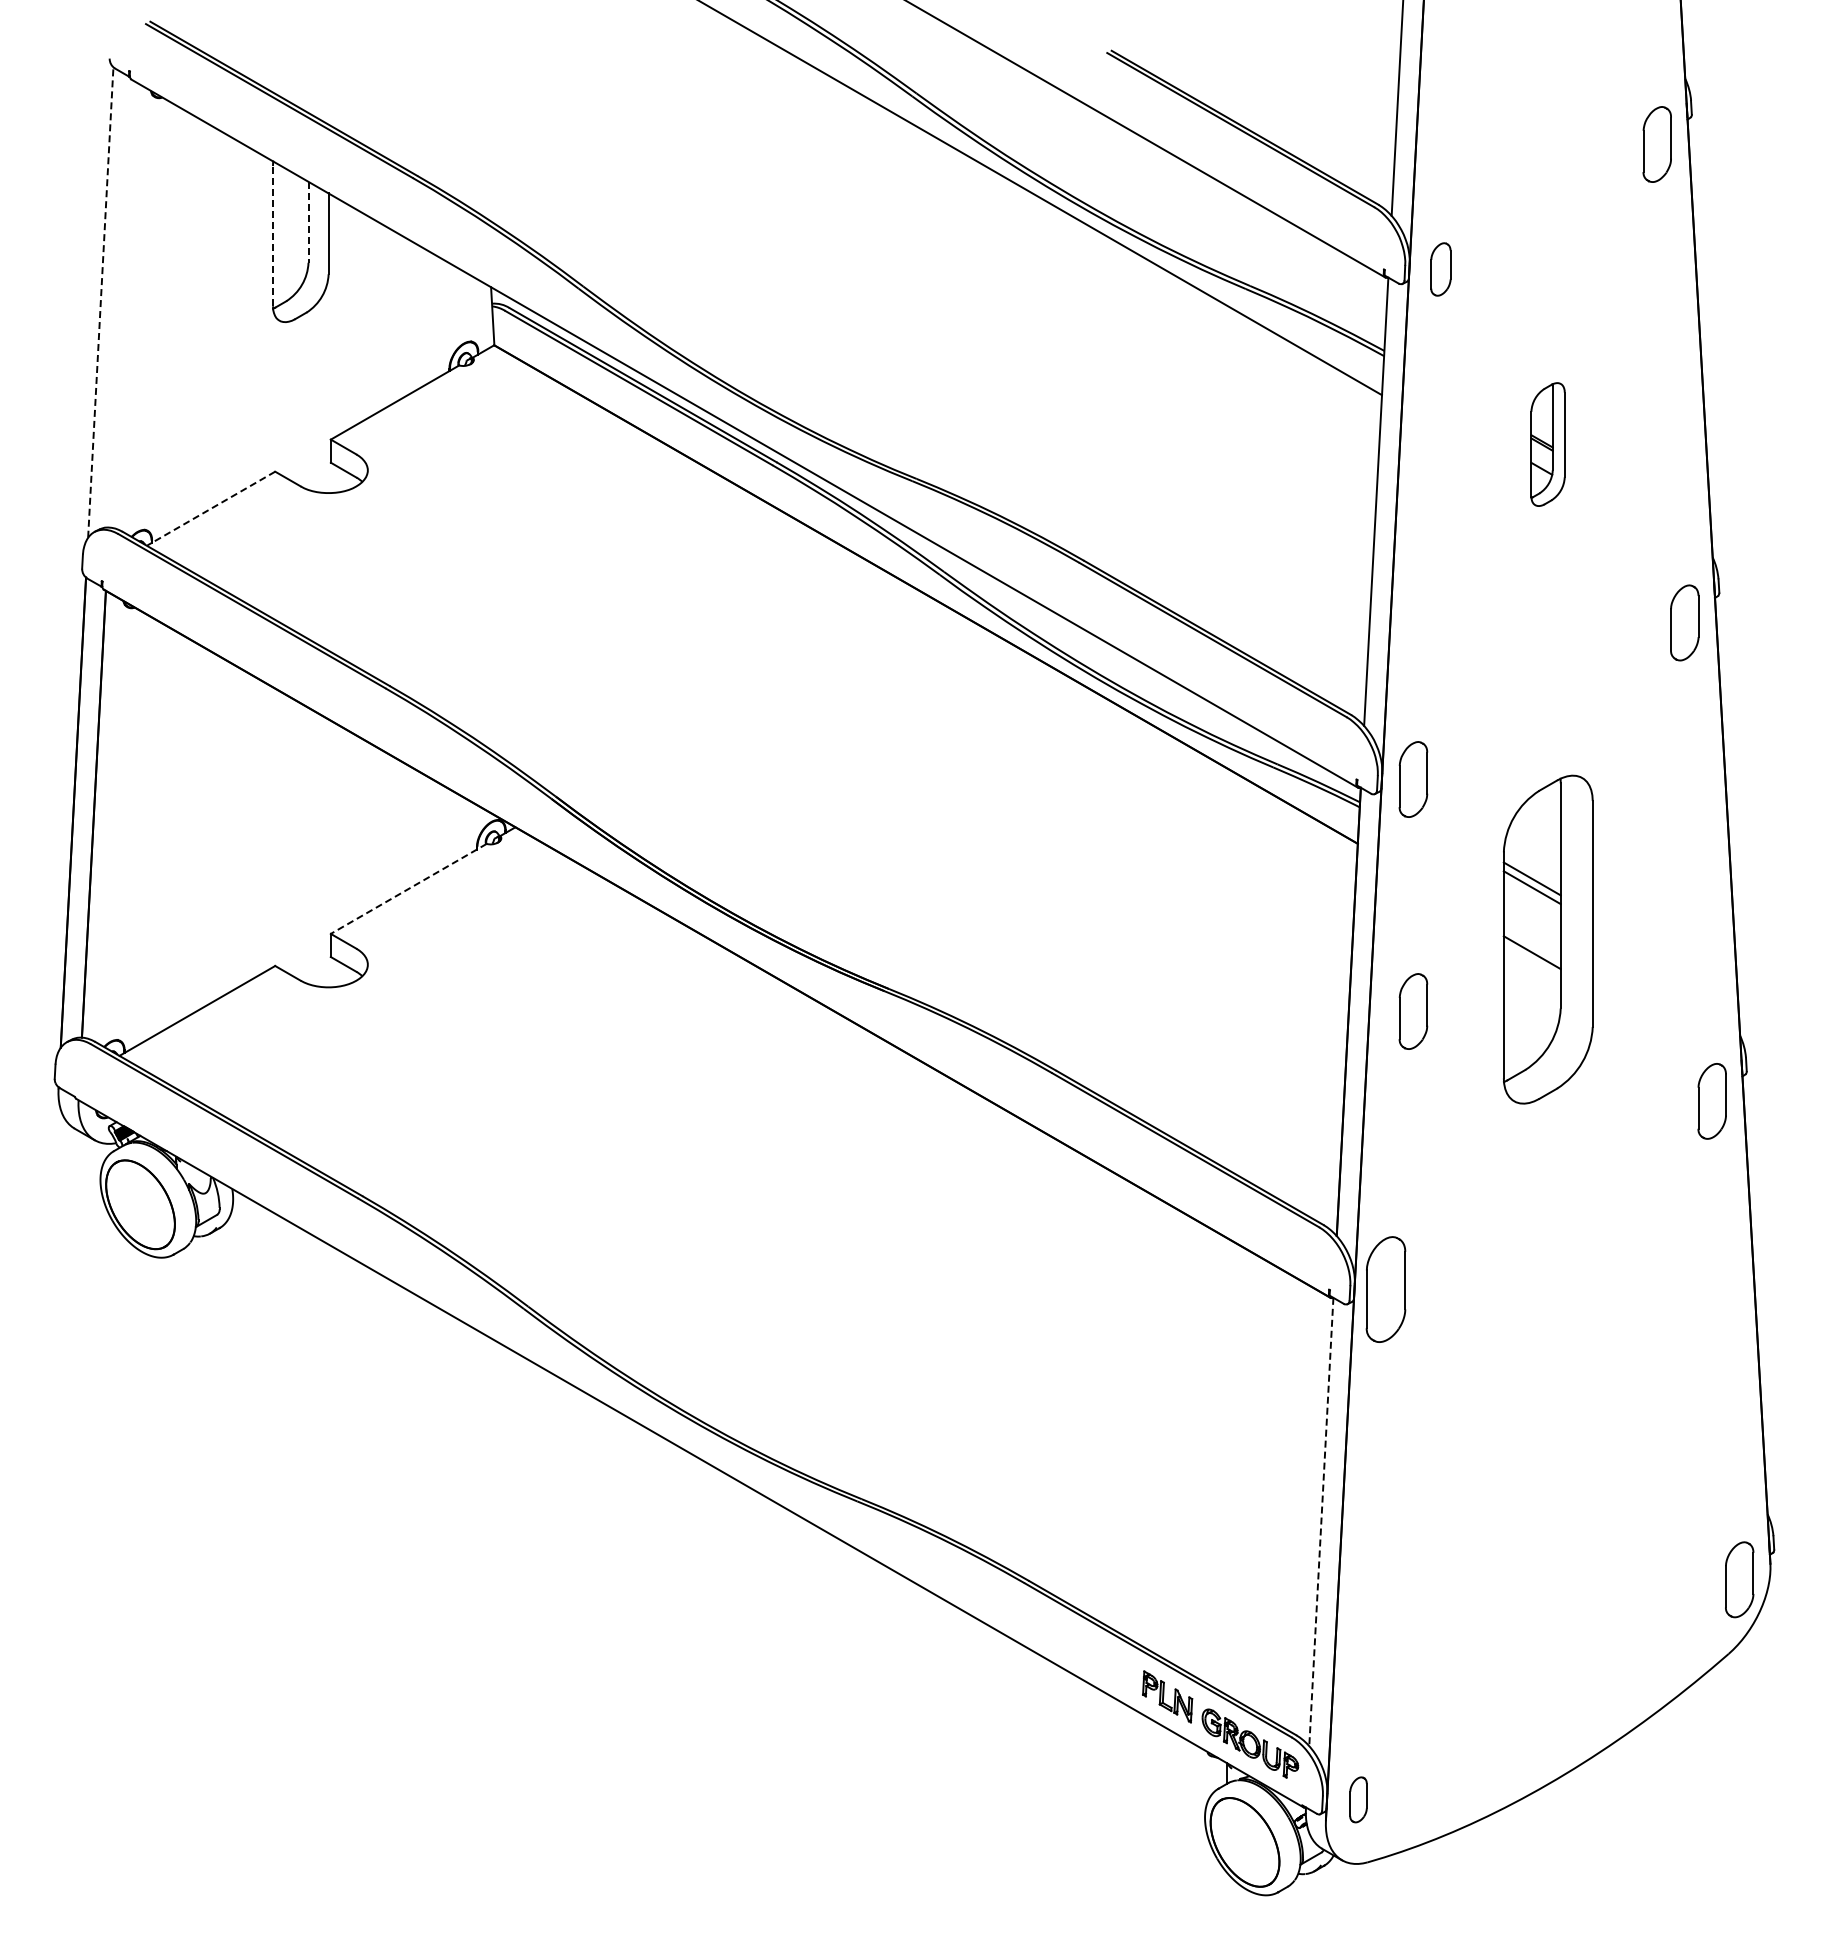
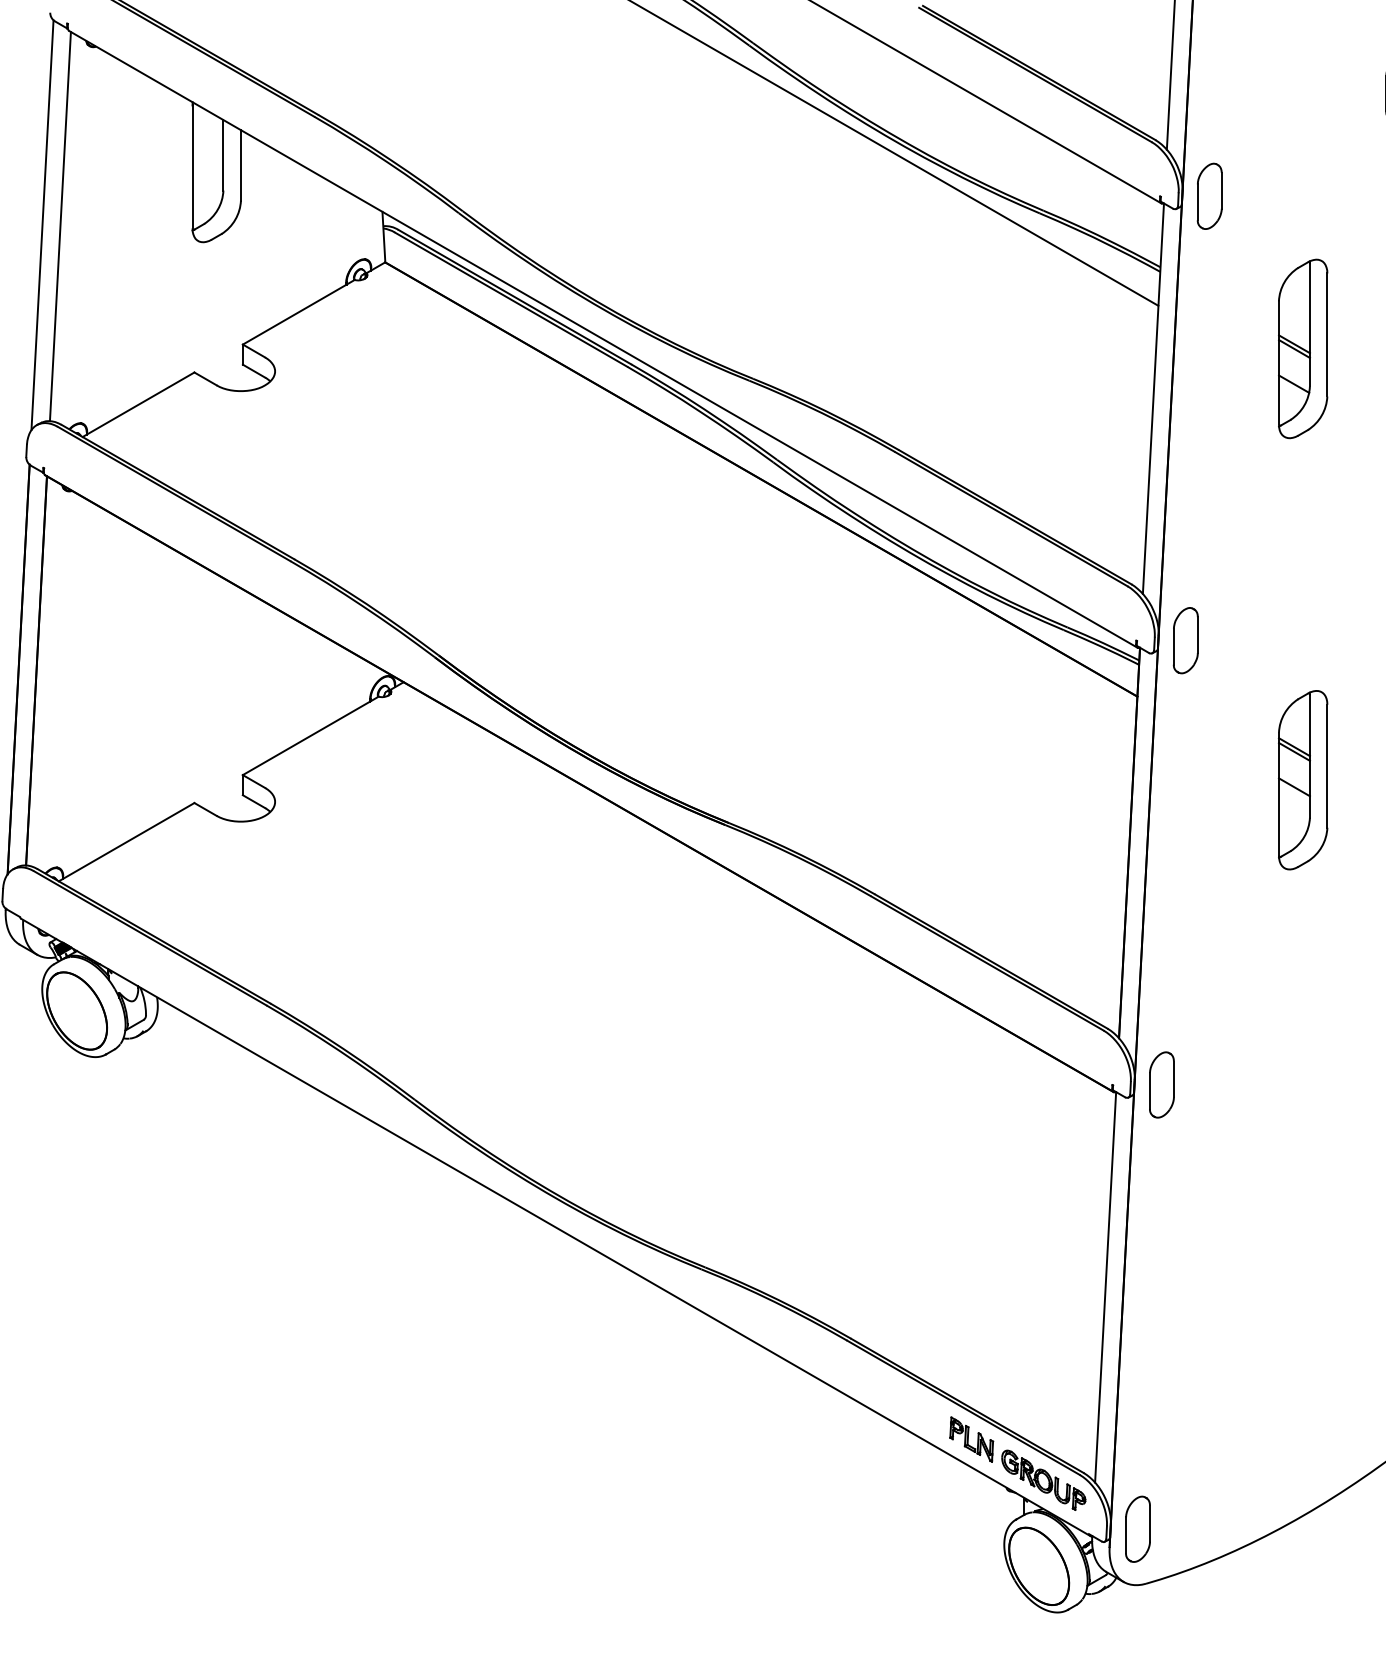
line: (308, 222) -> (223, 155), dashed -> solid
line: (273, 235) -> (192, 166), dashed -> solid
part: (1440, 269) -> (1209, 196), size x1.43
line: (100, 302) -> (42, 225), dashed -> solid
line: (121, 303) -> (60, 226), added
part: (1547, 444) -> (1302, 348), size x1.67
line: (210, 508) -> (138, 404), dashed -> solid
line: (408, 889) -> (310, 736), dashed -> solid
part: (1547, 939) -> (1302, 779), size x0.62
part: (1413, 1011) -> (1185, 842), removed
part: (1385, 1289) -> (1161, 1084), size x0.71
line: (1321, 1522) -> (1105, 1287), dashed -> solid
part: (1358, 1799) -> (1137, 1529), size x1.67

